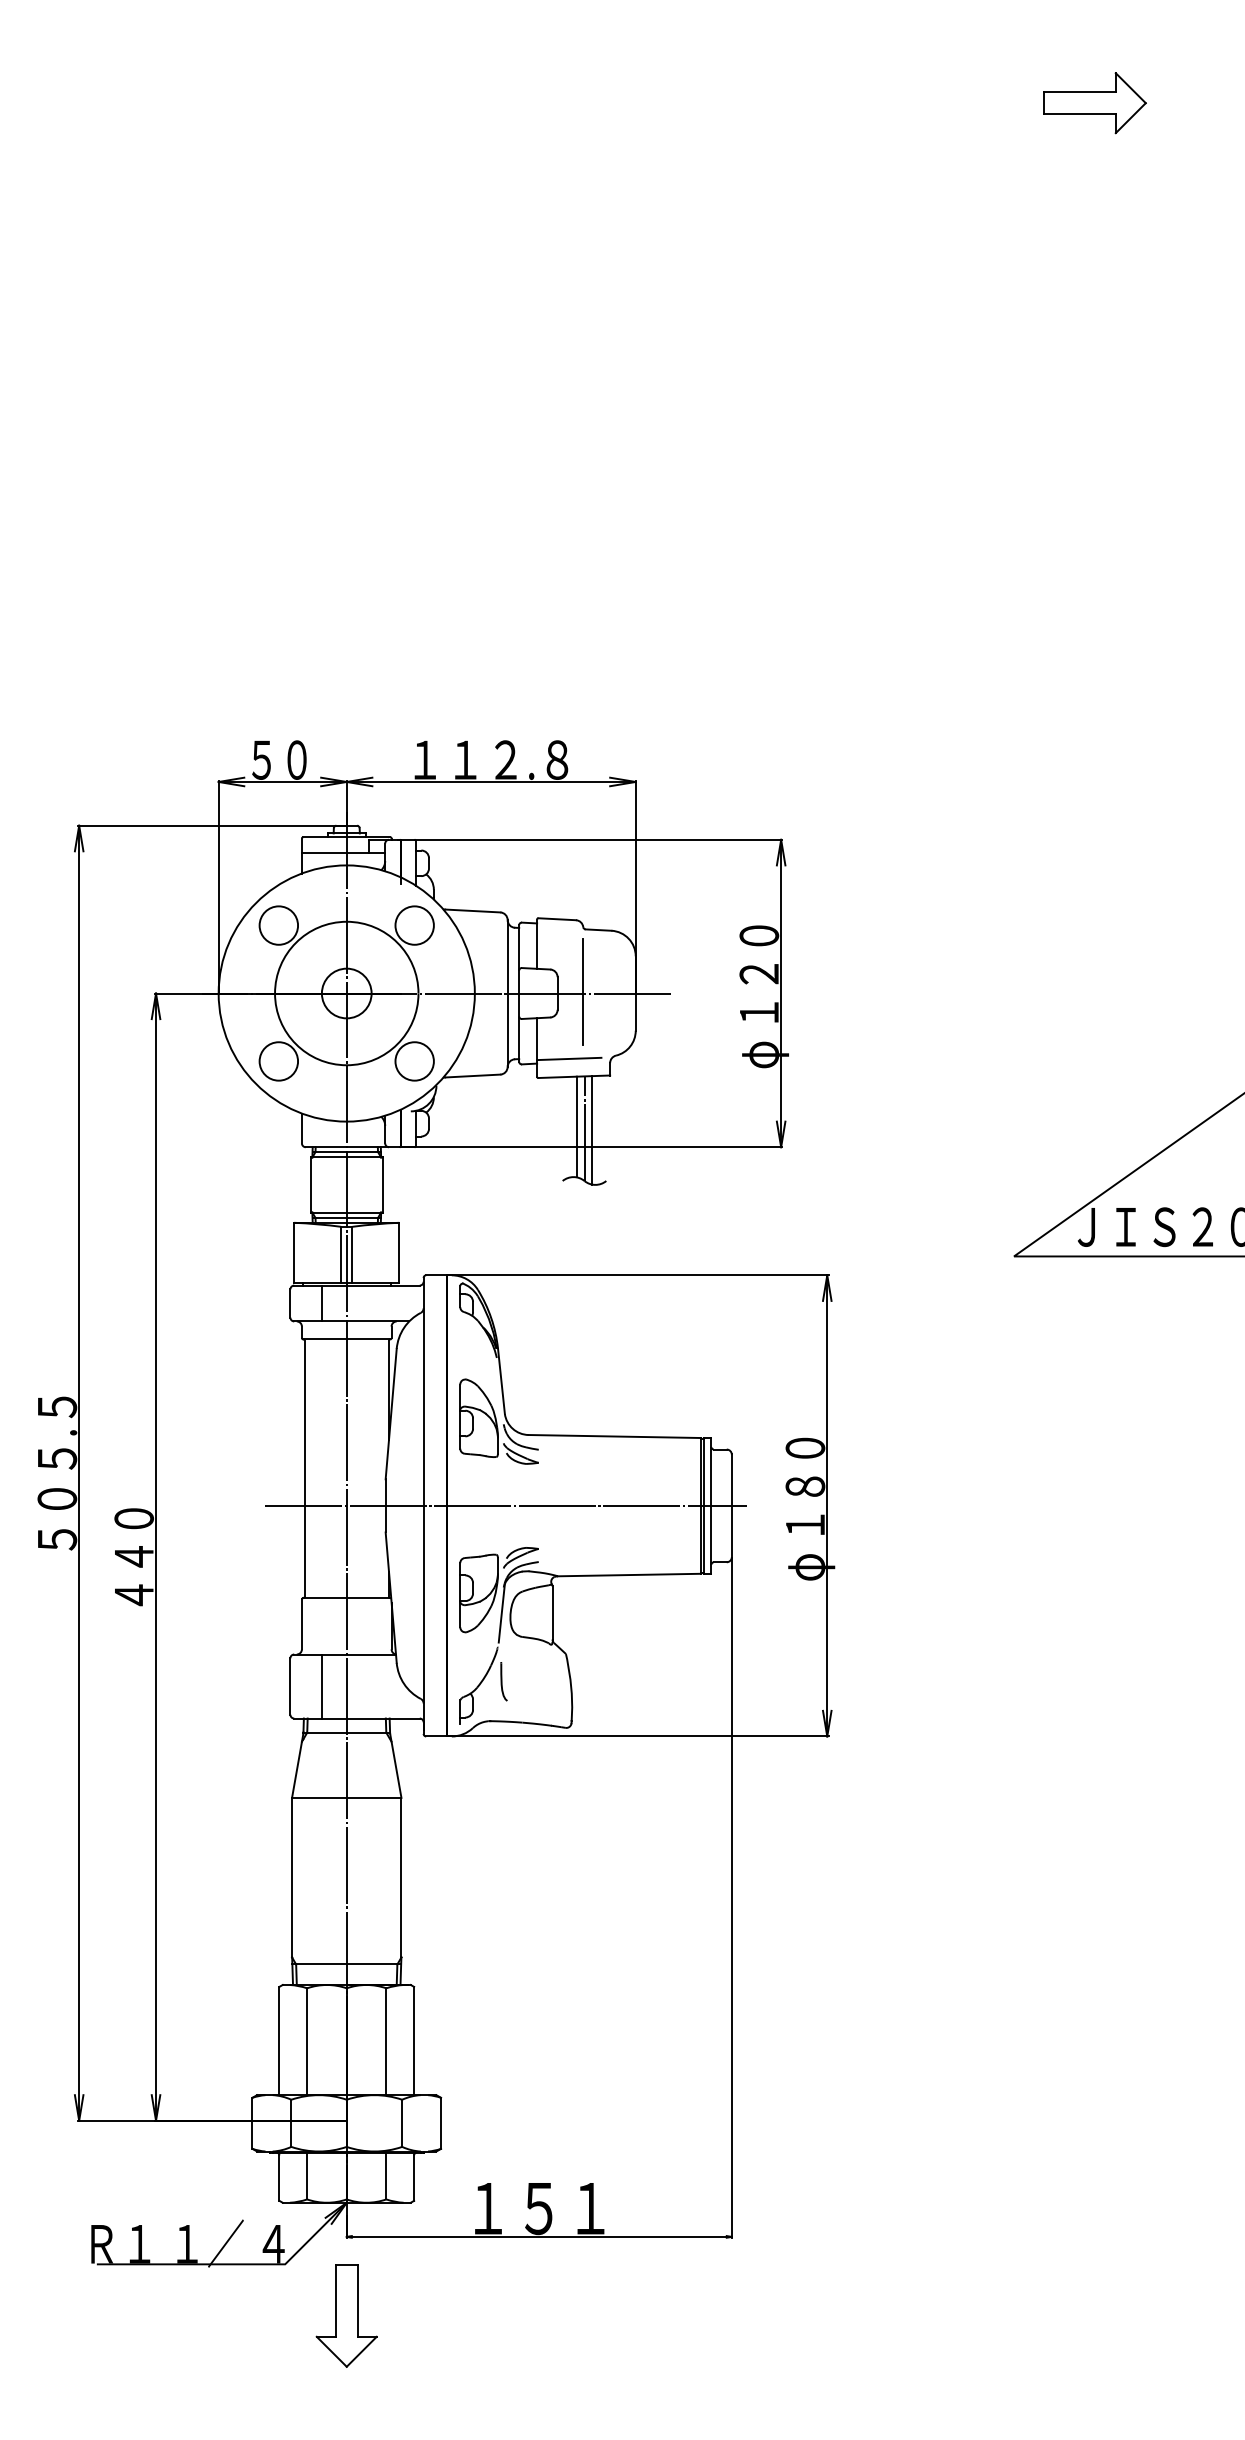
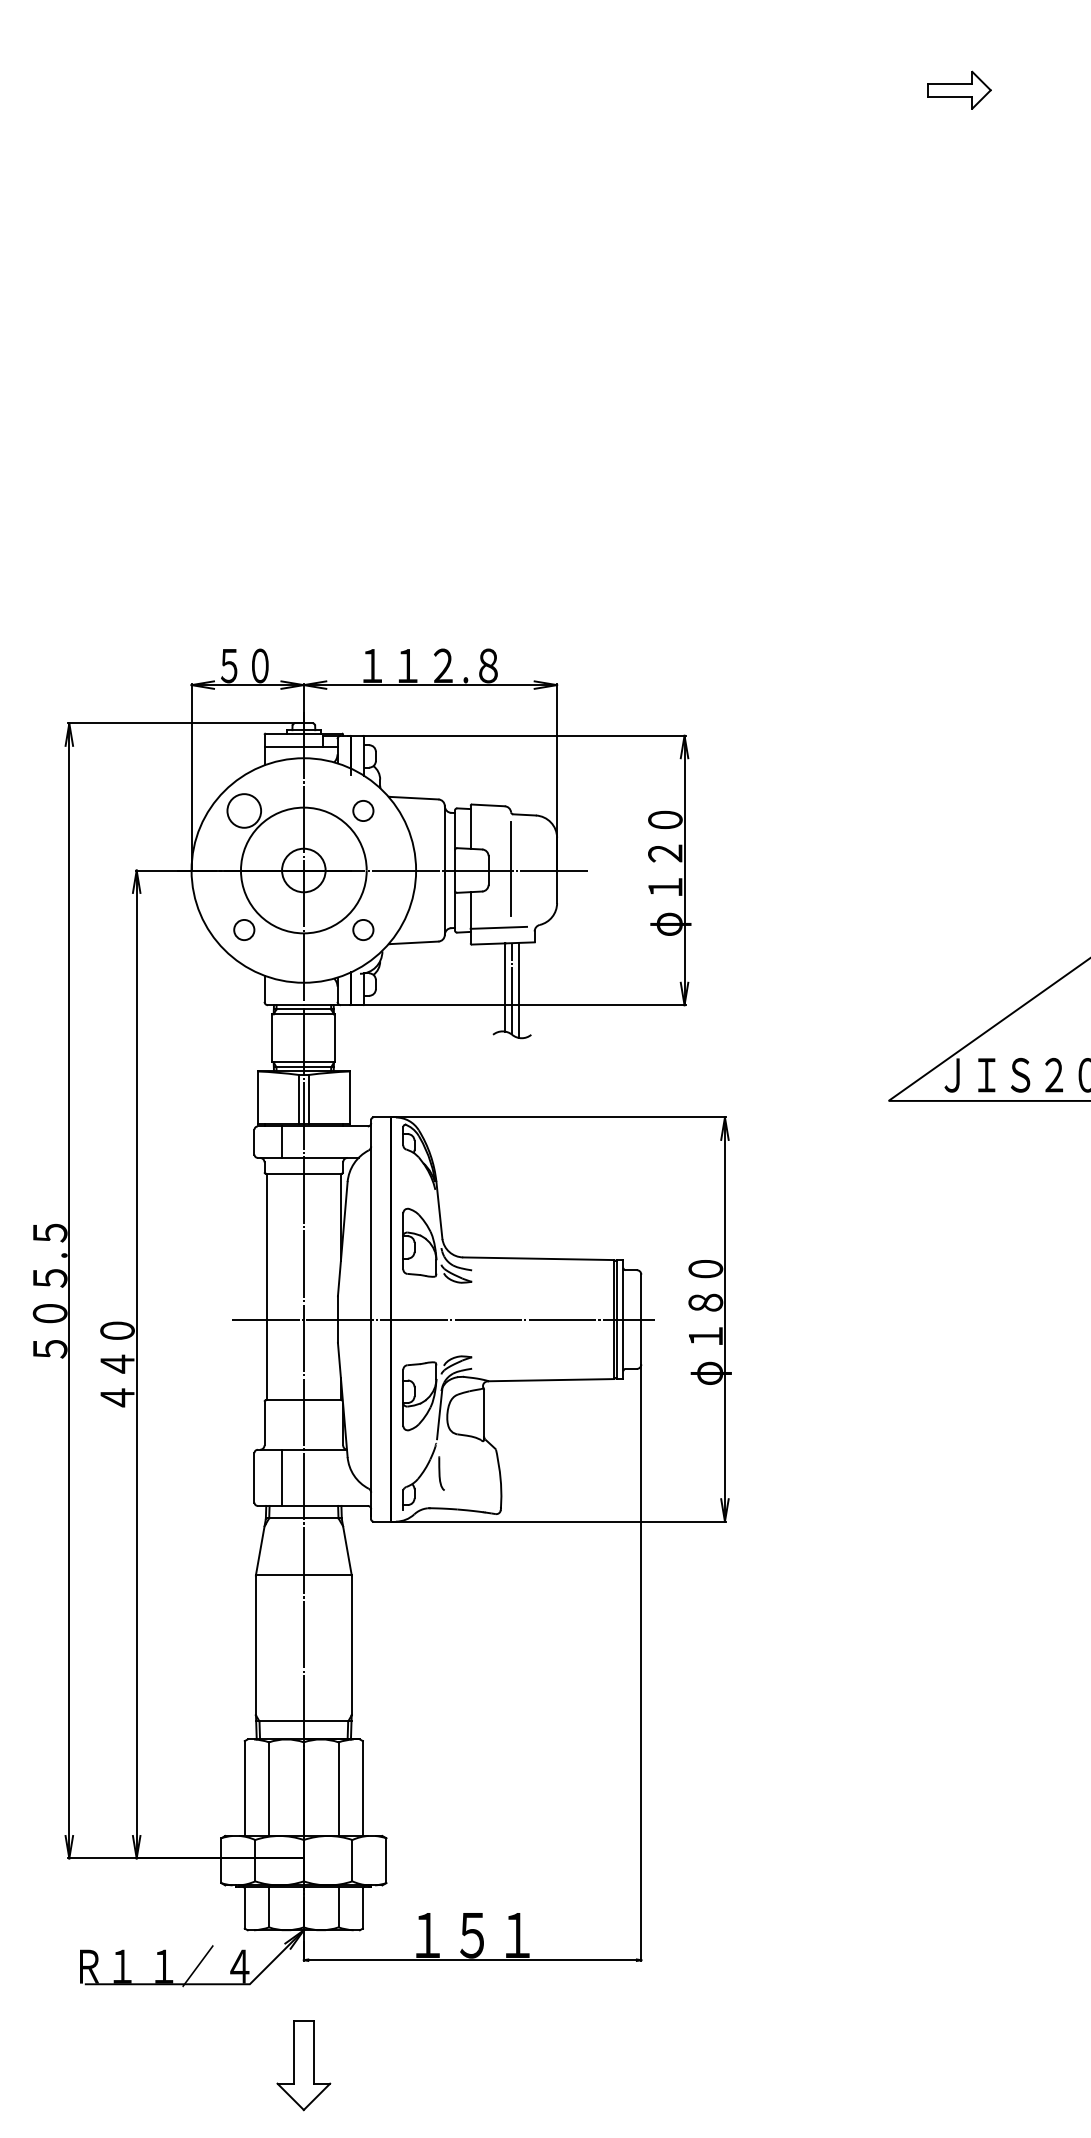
part: (1094, 103) -> (959, 90), size x0.7
circle: (414, 925) -> (363, 810), size x0.6
circle: (278, 1061) -> (244, 930), size x0.6
circle: (414, 1061) -> (363, 930), size x0.6
part: (346, 2315) -> (303, 2065), moved

